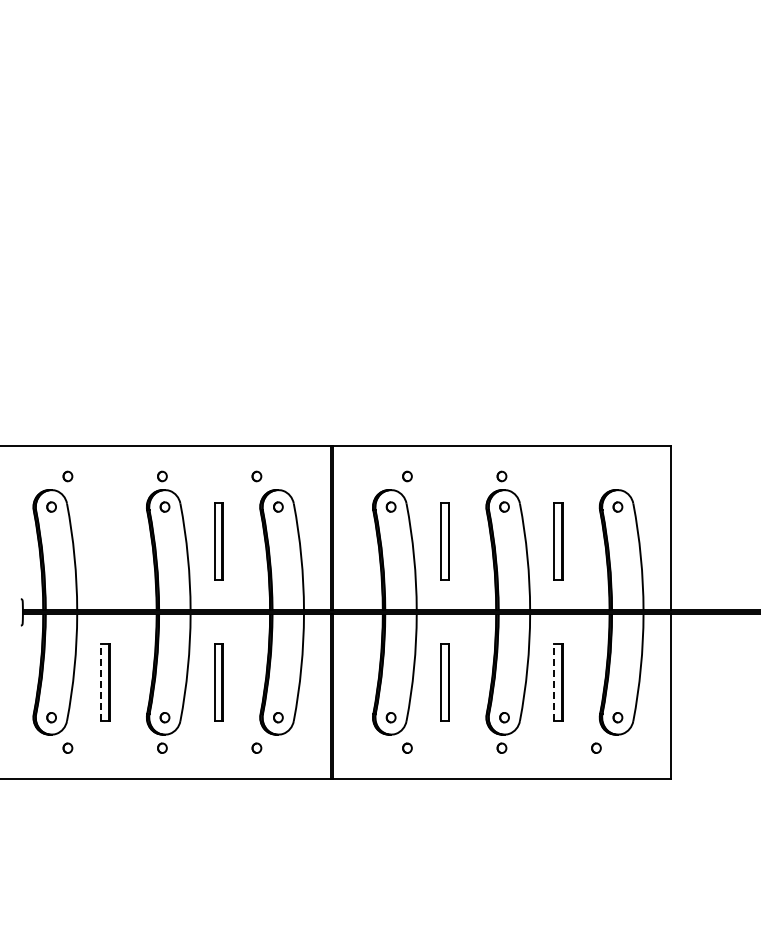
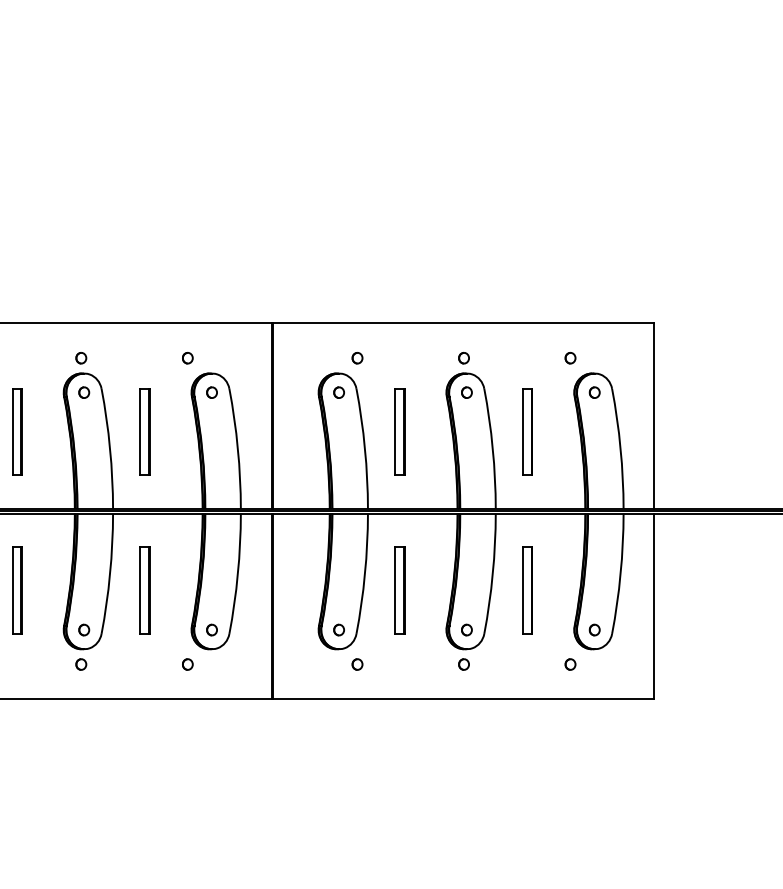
part: (596, 476) -> (570, 358), added
part: (105, 541) -> (17, 431), added
line: (101, 682) -> (12, 590), dashed -> solid
line: (554, 682) -> (523, 590), dashed -> solid

